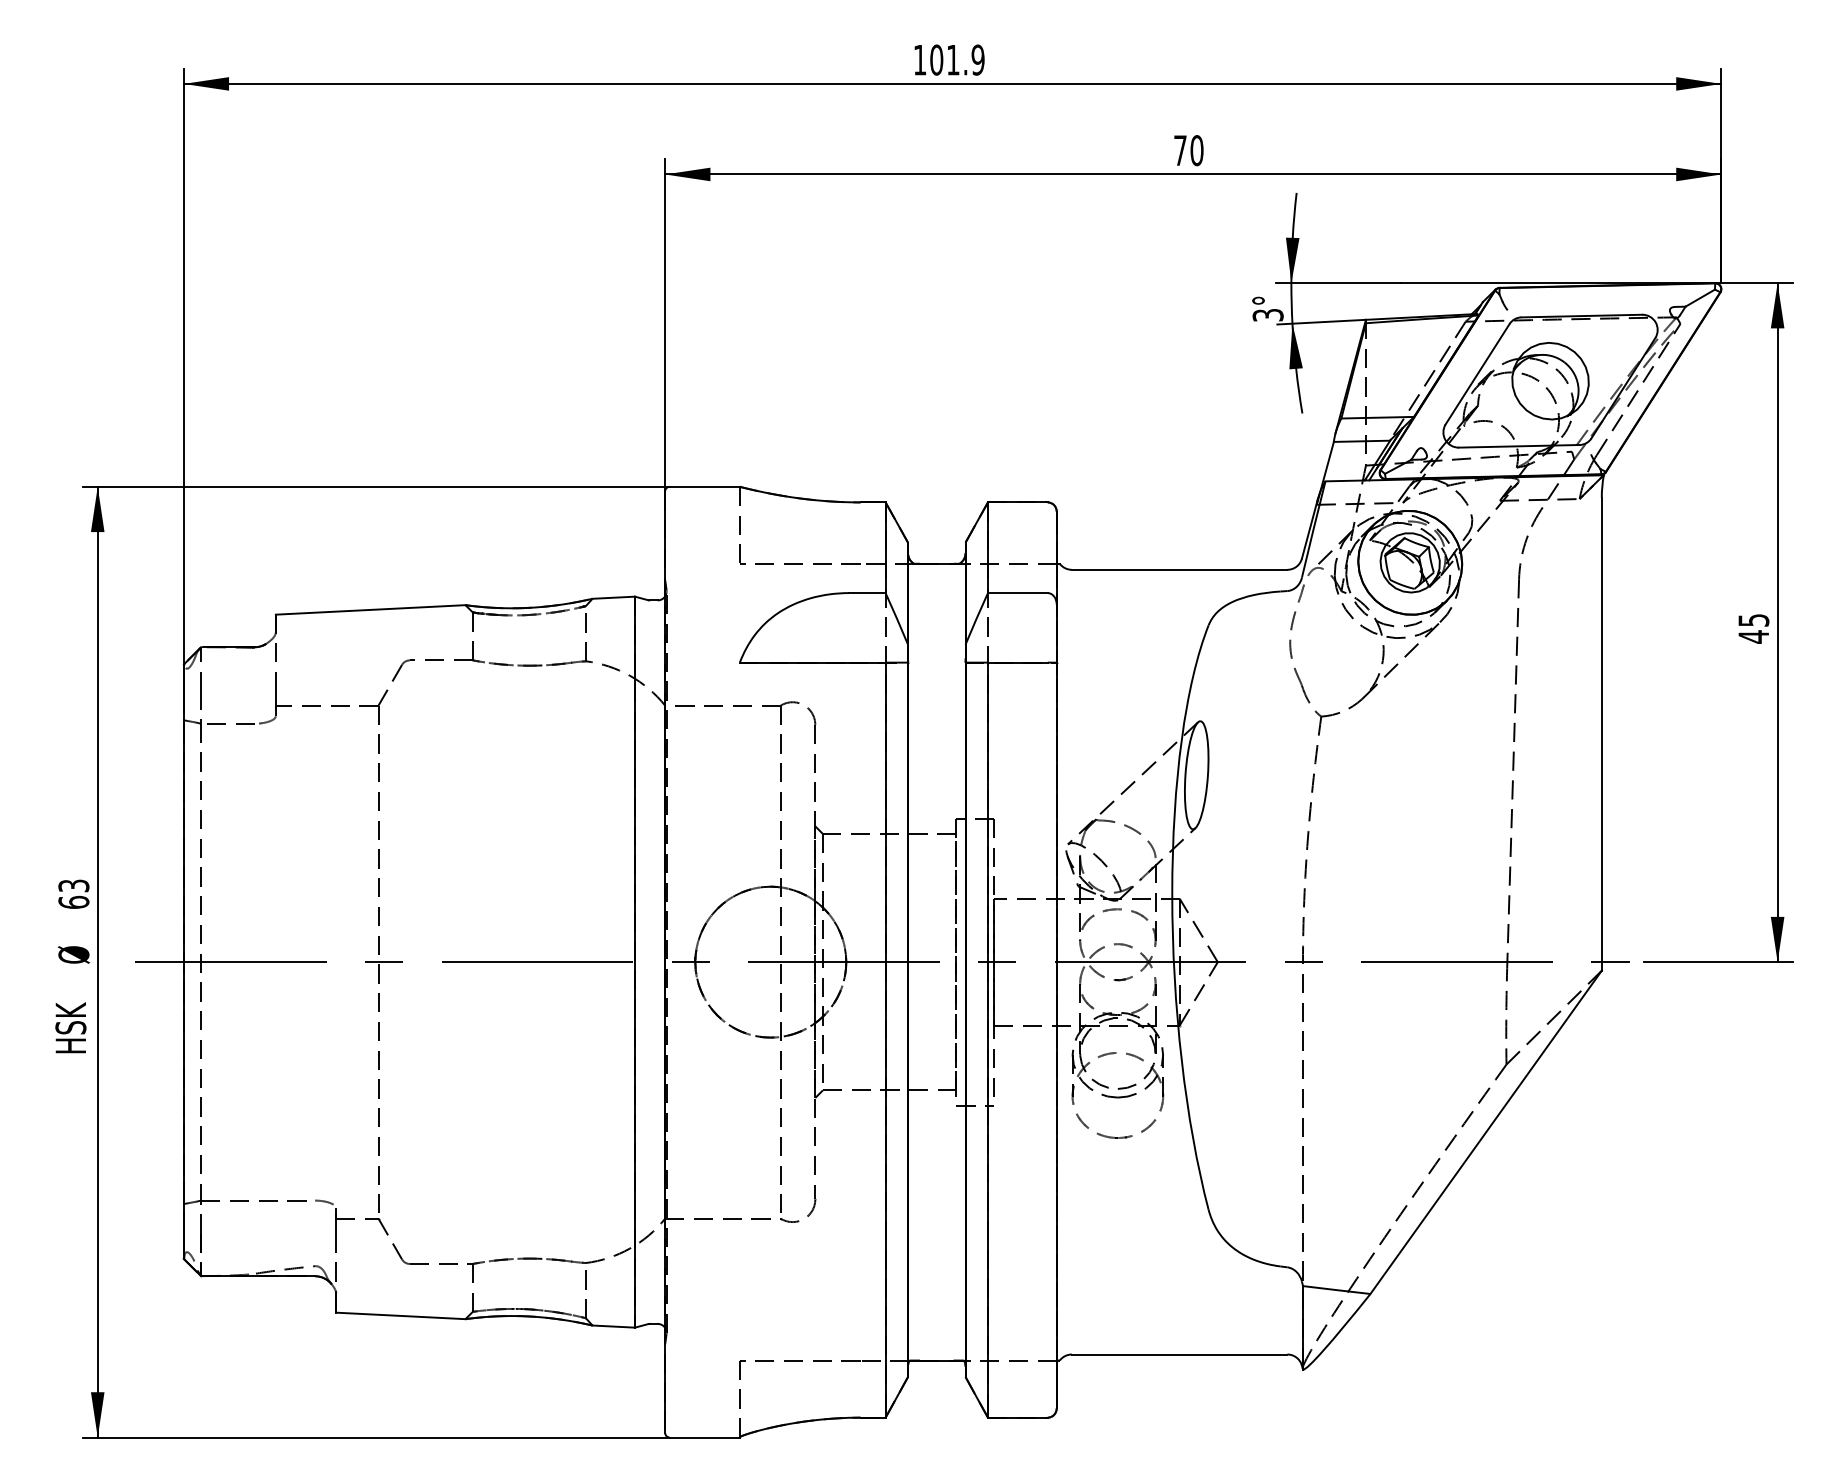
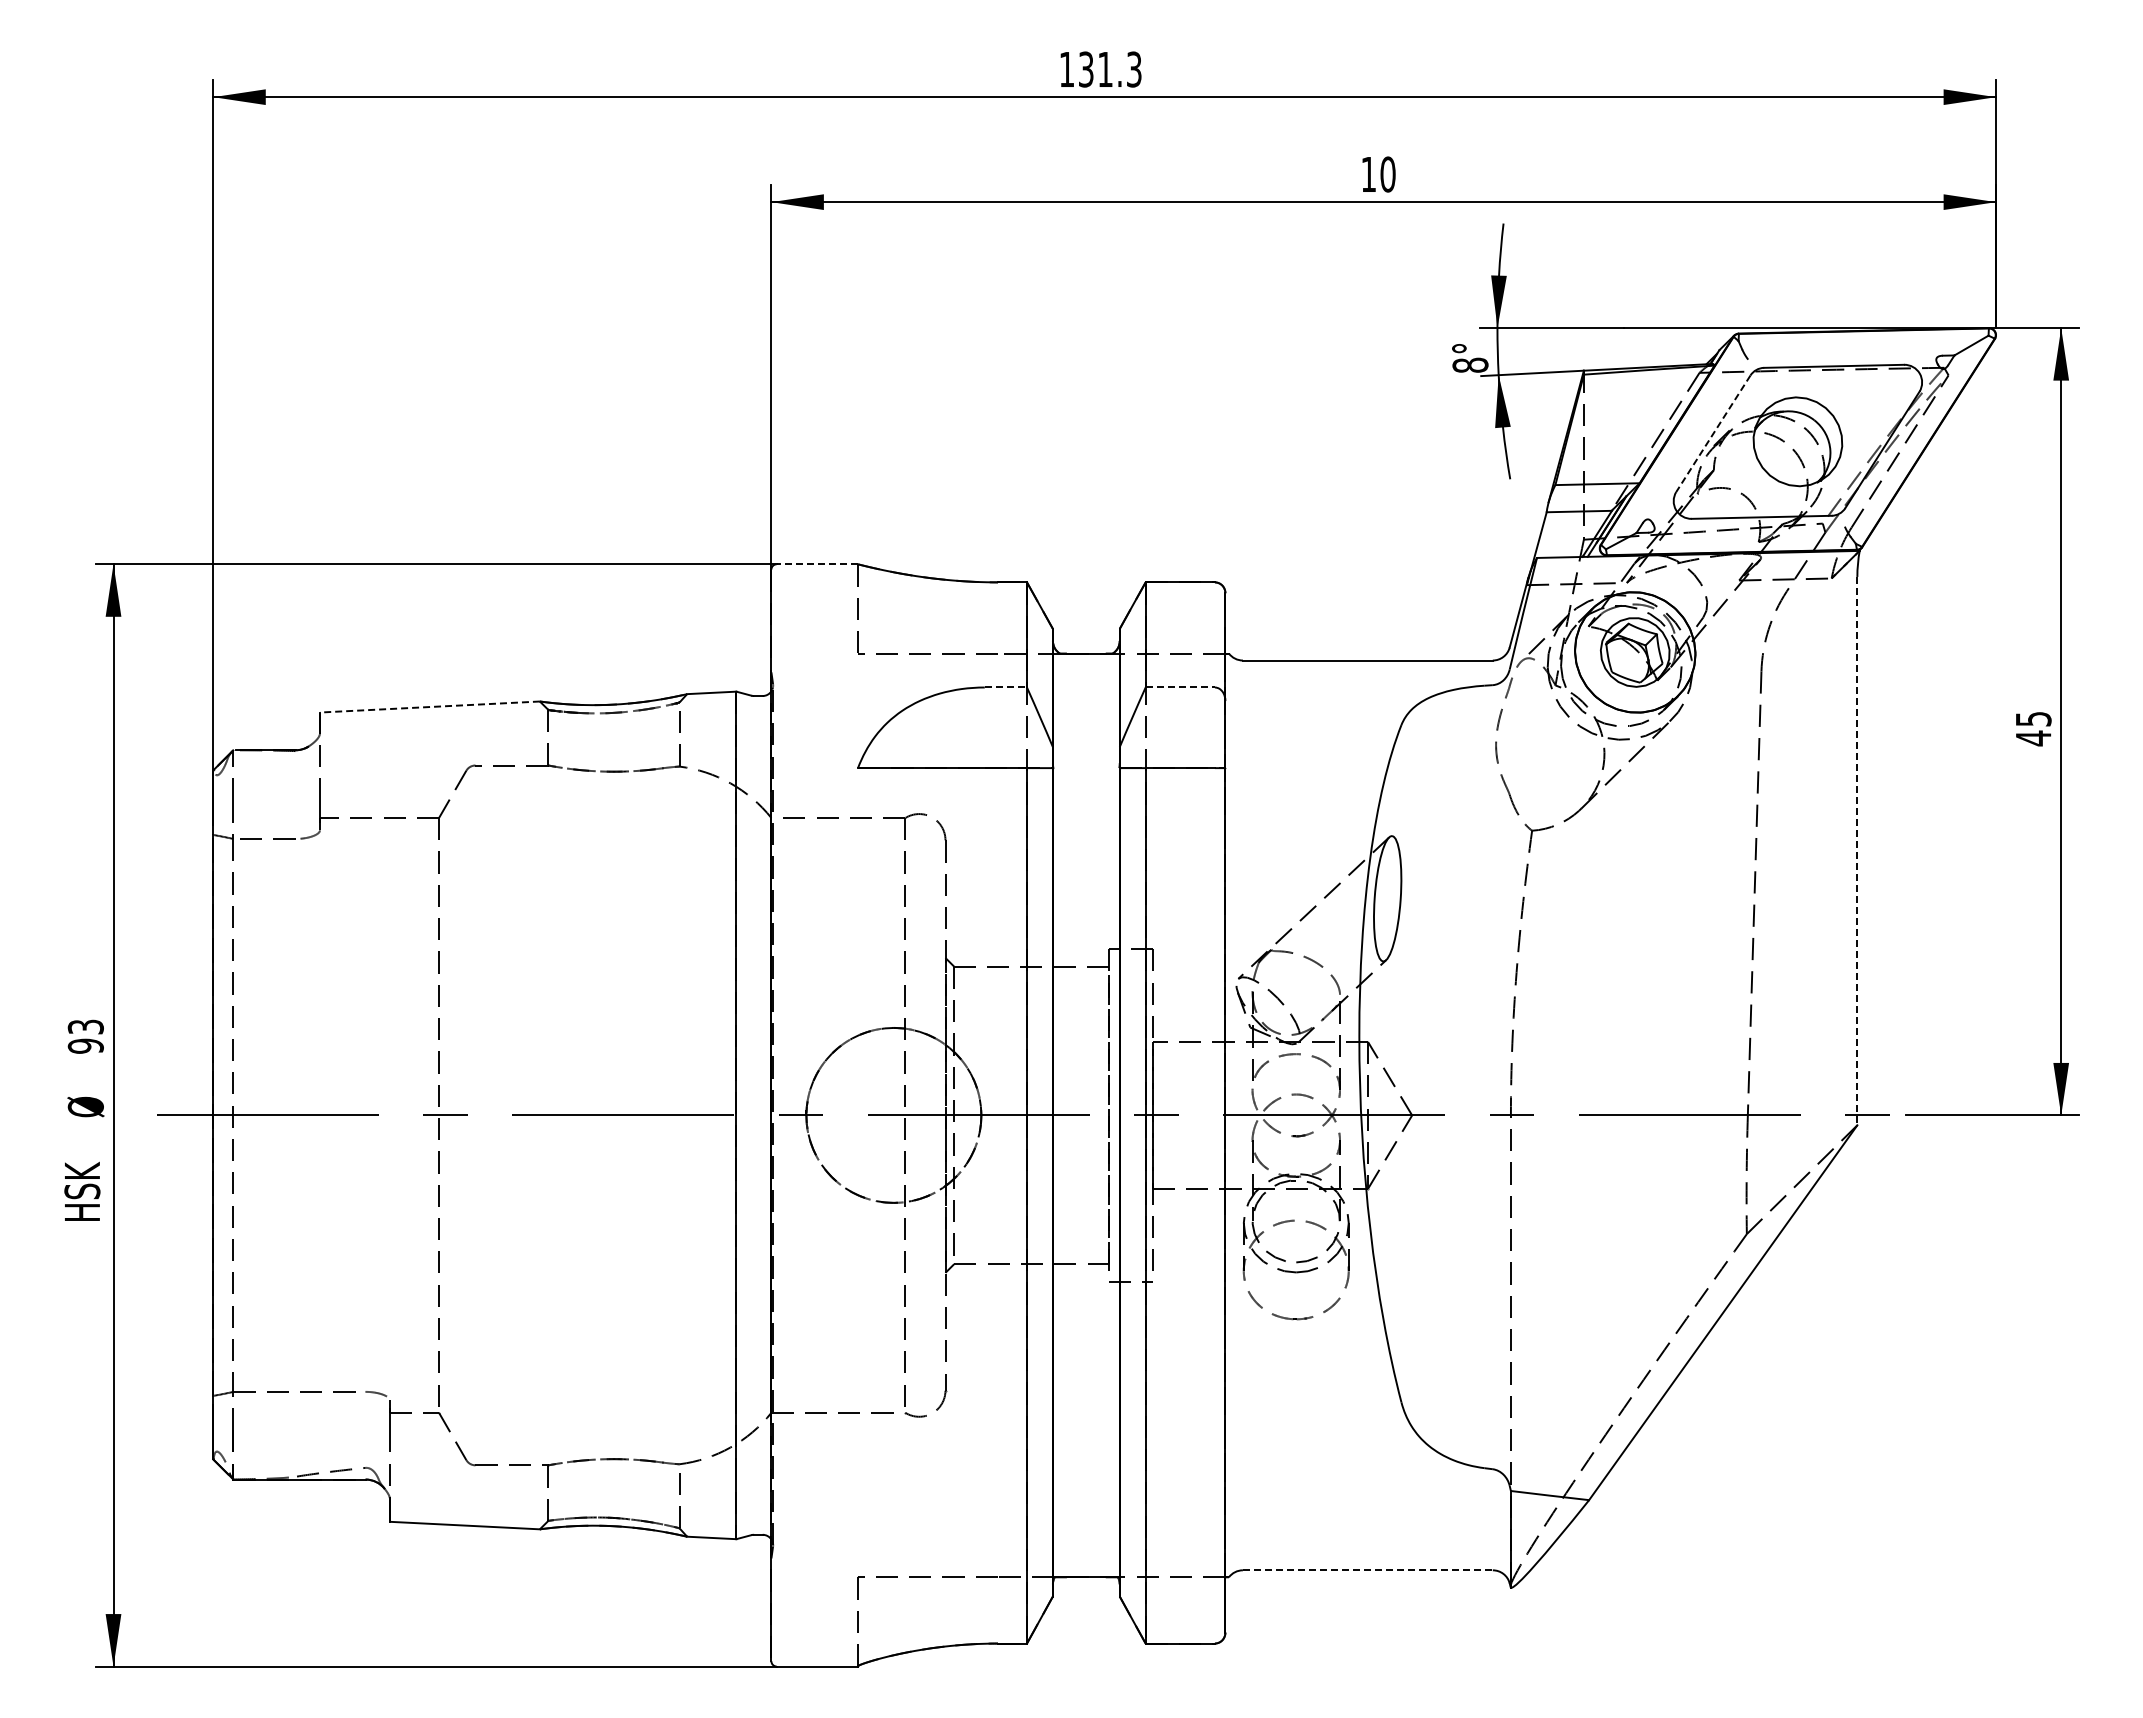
text: (956, 60) -> (1109, 69), 101.9 -> 131.3
text: (1180, 150) -> (1368, 174), 70 -> 10
text: (1268, 314) -> (1470, 364), 3° -> 8°
line: (1477, 374) -> (1713, 434), solid -> dashed
line: (704, 486) -> (817, 564), solid -> dashed
line: (867, 593) -> (1006, 687), solid -> dashed
line: (1018, 593) -> (1180, 687), solid -> dashed
line: (370, 610) -> (429, 707), solid -> dashed
line: (1601, 734) -> (1857, 851), solid -> dashed
text: (73, 901) -> (85, 1045), 63 -> 93
line: (1179, 1354) -> (1367, 1570), solid -> dashed

